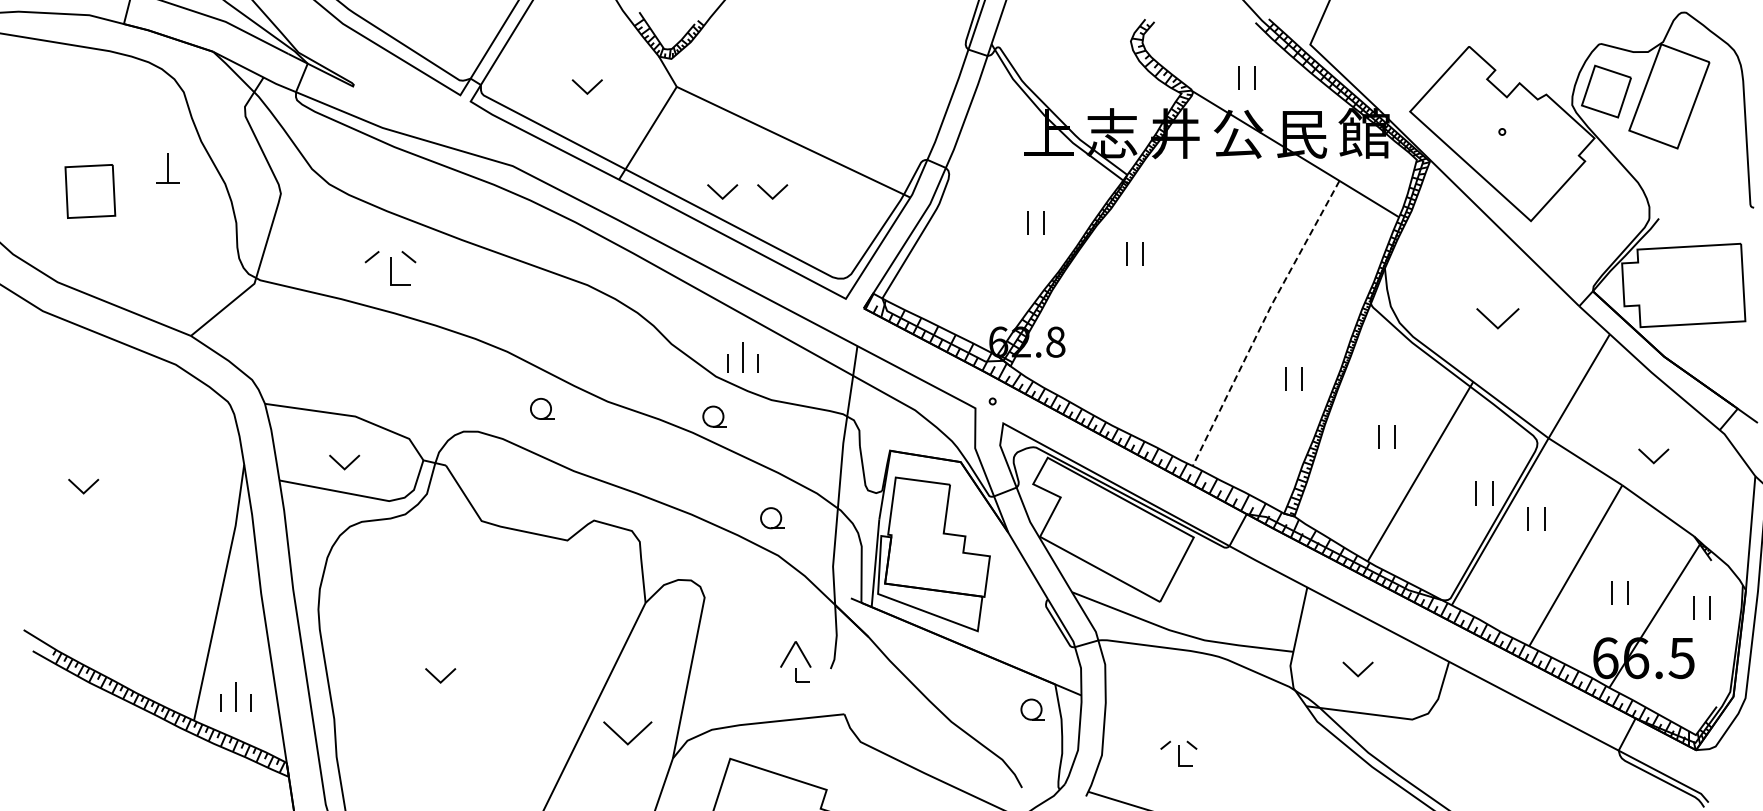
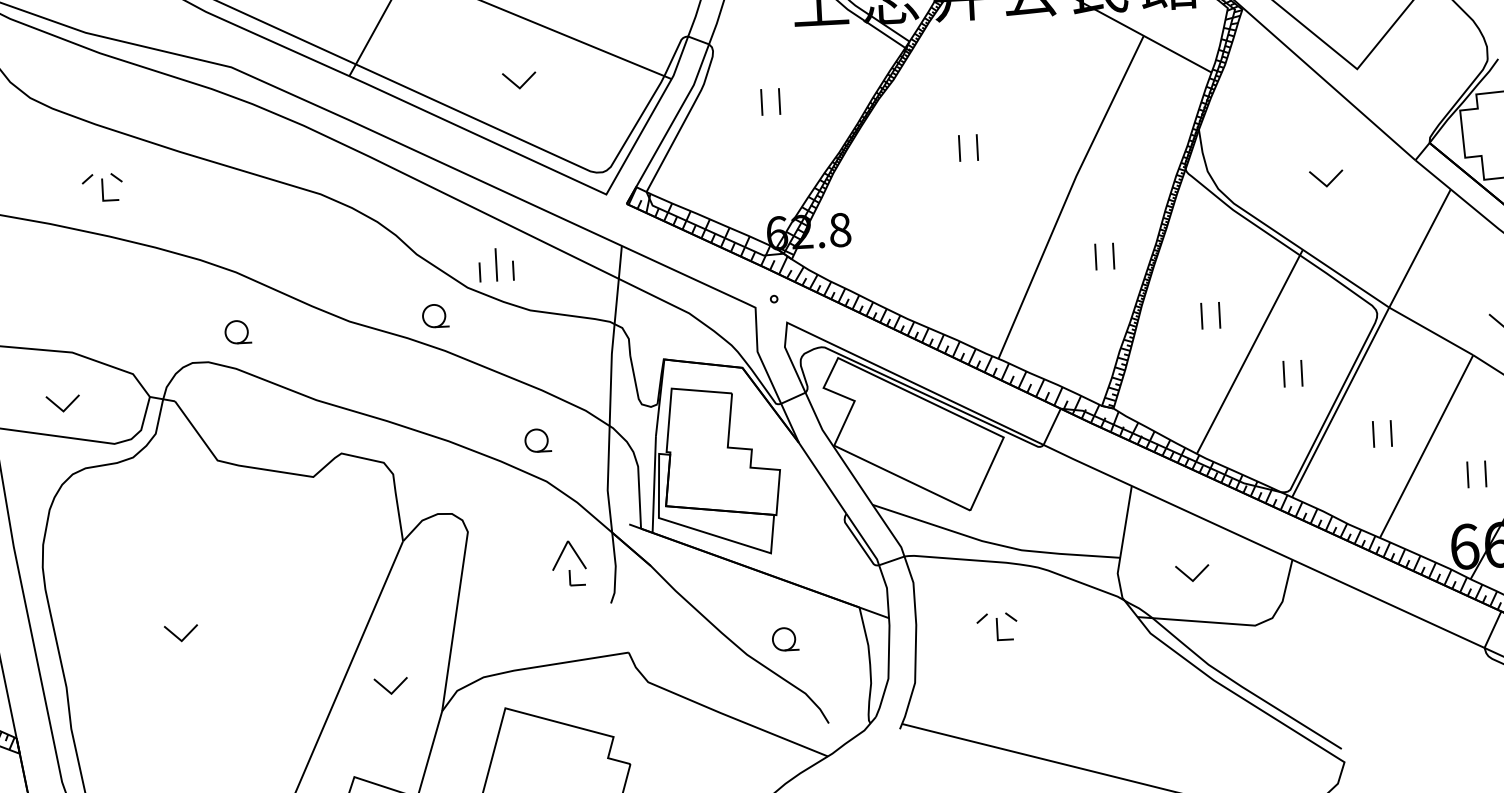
part: (722, 191) -> (464, 83), removed
part: (1028, 222) -> (762, 101), moved
part: (1127, 253) -> (960, 147), moved
part: (390, 268) -> (102, 187), size x0.71
part: (1497, 318) -> (1325, 178), size x0.71
line: (1263, 321) -> (1068, 195), dashed -> solid
part: (542, 408) -> (238, 331), moved
part: (714, 416) -> (435, 315), moved
part: (1476, 493) -> (1284, 374), moved
part: (1528, 518) -> (1373, 433), moved
part: (795, 668) -> (569, 570), moved
part: (1032, 709) -> (785, 639), moved
part: (627, 733) -> (390, 686), size x0.62
part: (1178, 753) -> (996, 626), moved

